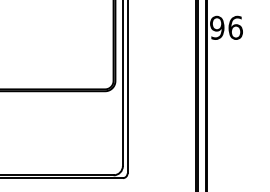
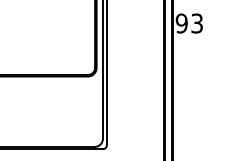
text: (235, 27) -> (197, 23), 96 -> 93

